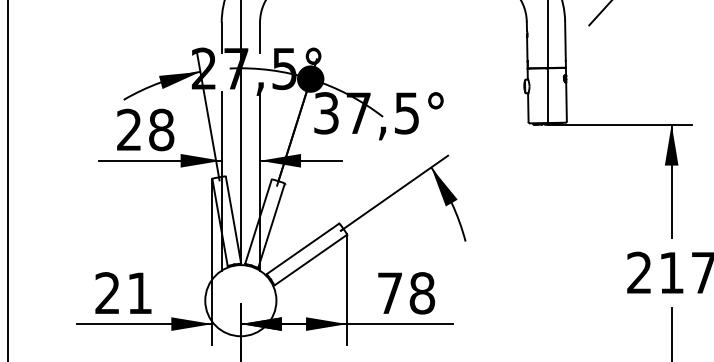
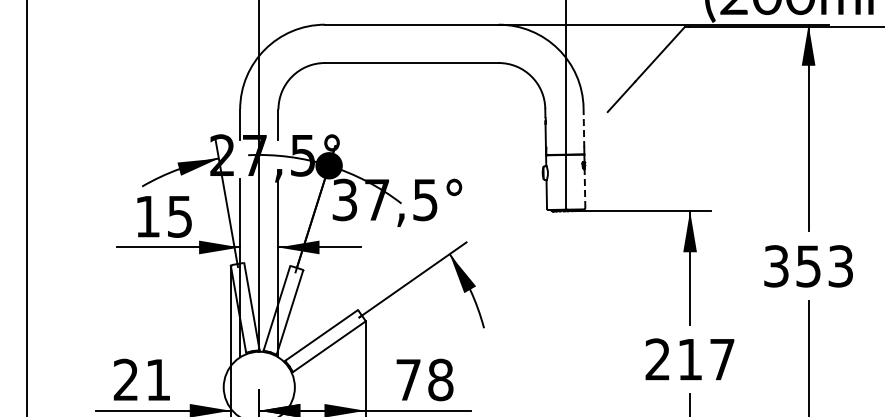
line: (565, 40) -> (583, 127), solid -> dashed
line: (566, 101) -> (584, 188), solid -> dashed
text: (145, 129) -> (163, 216), 28 -> 15

